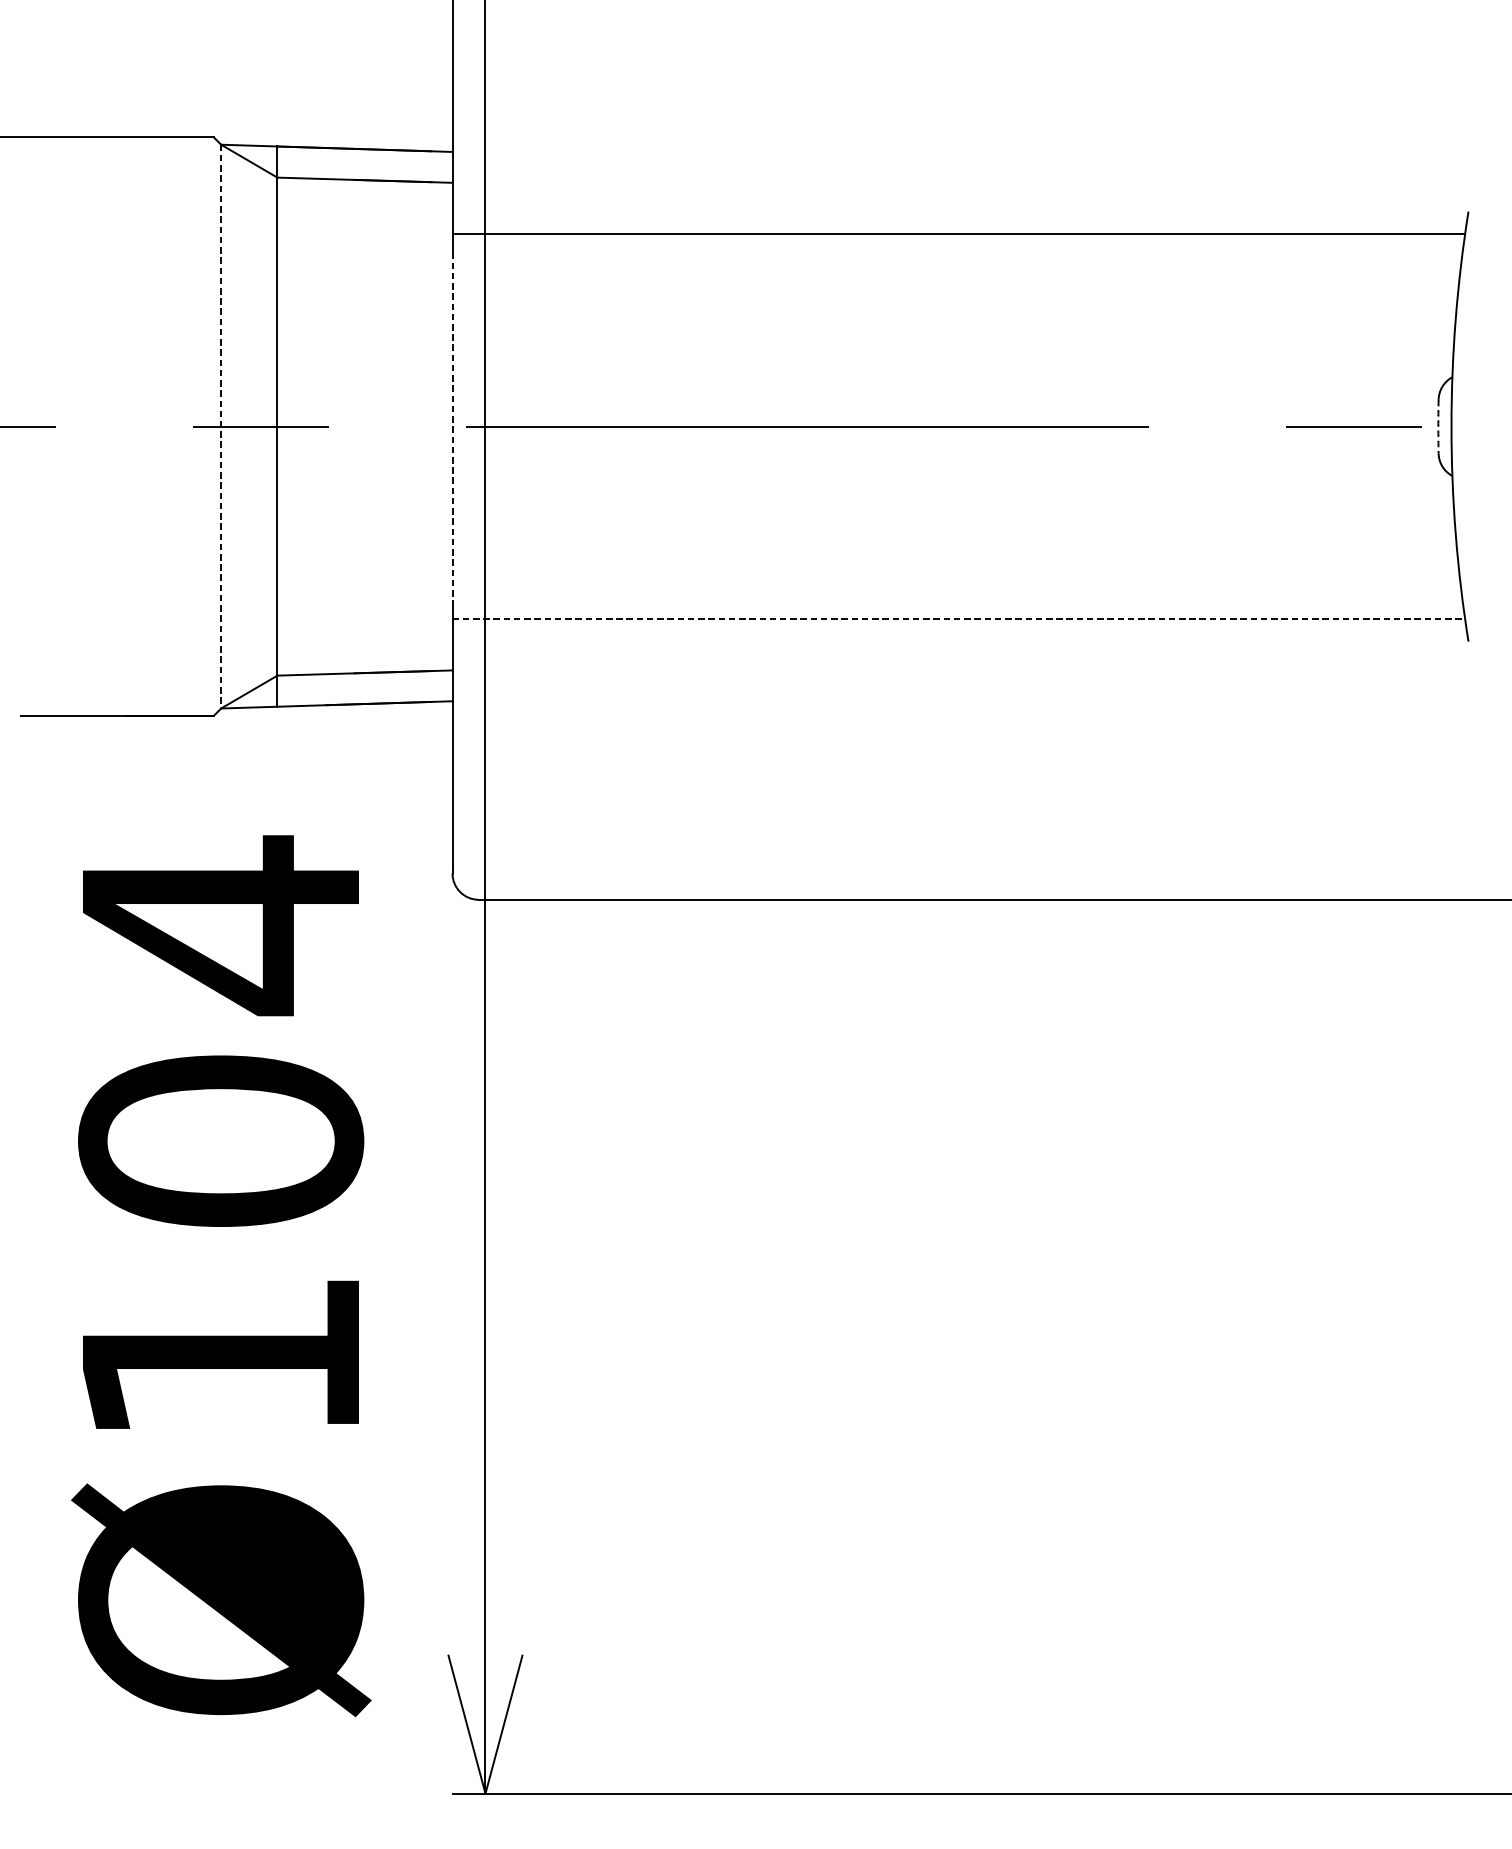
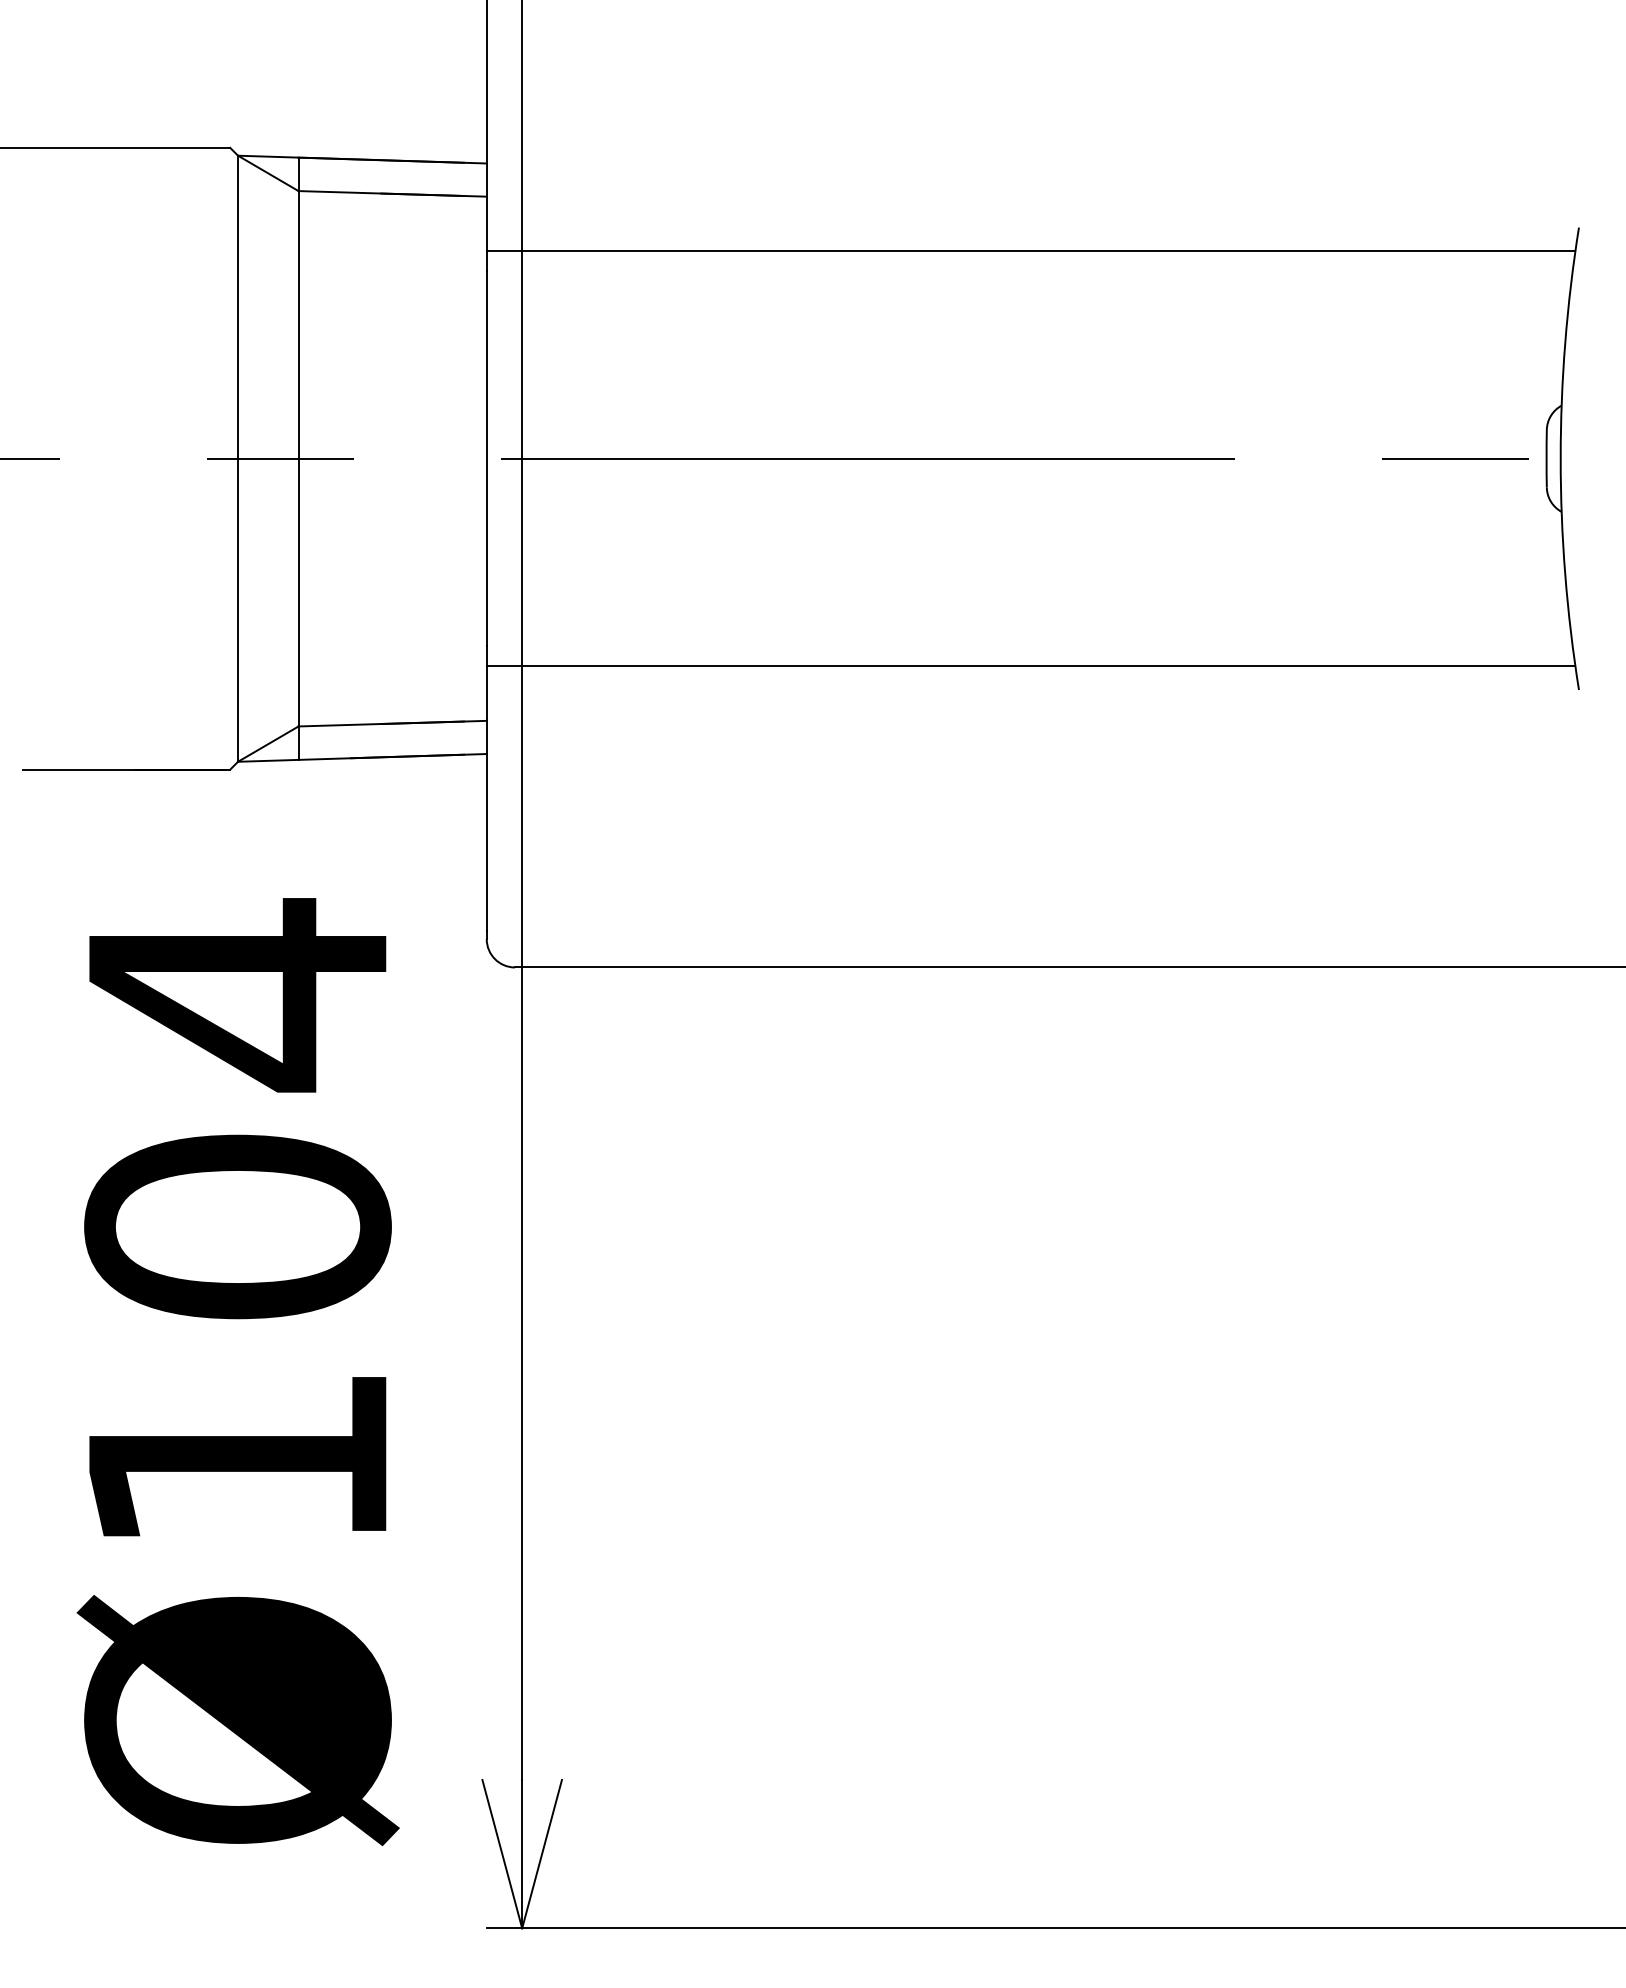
arc: (1438, 426) -> (1546, 458), dashed -> solid
line: (221, 427) -> (238, 459), dashed -> solid
line: (452, 427) -> (486, 459), dashed -> solid
line: (959, 619) -> (1031, 666), dashed -> solid

